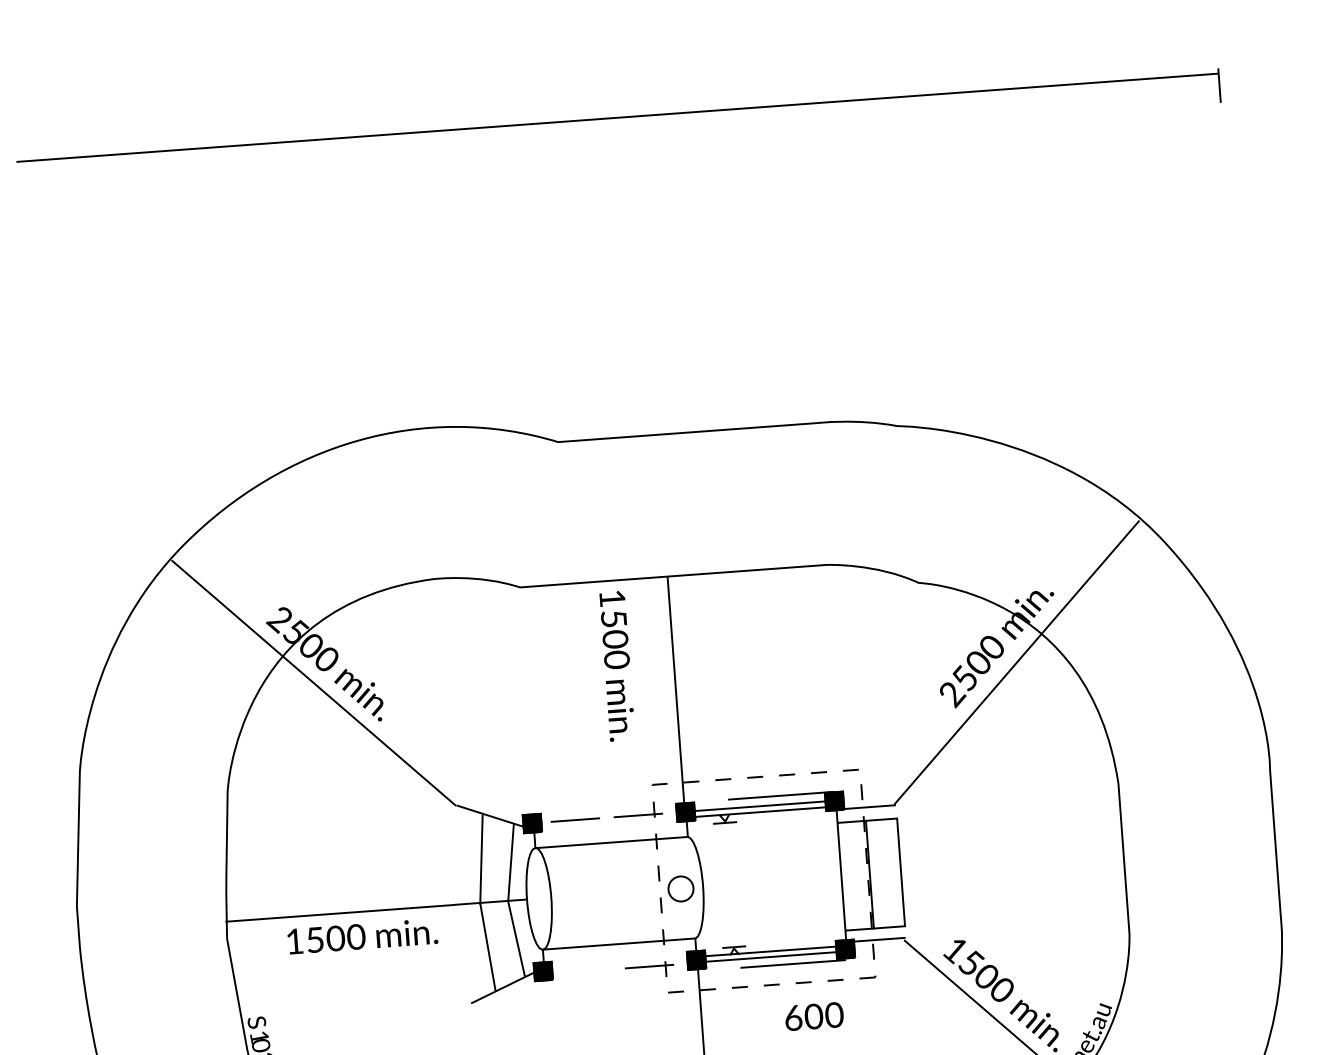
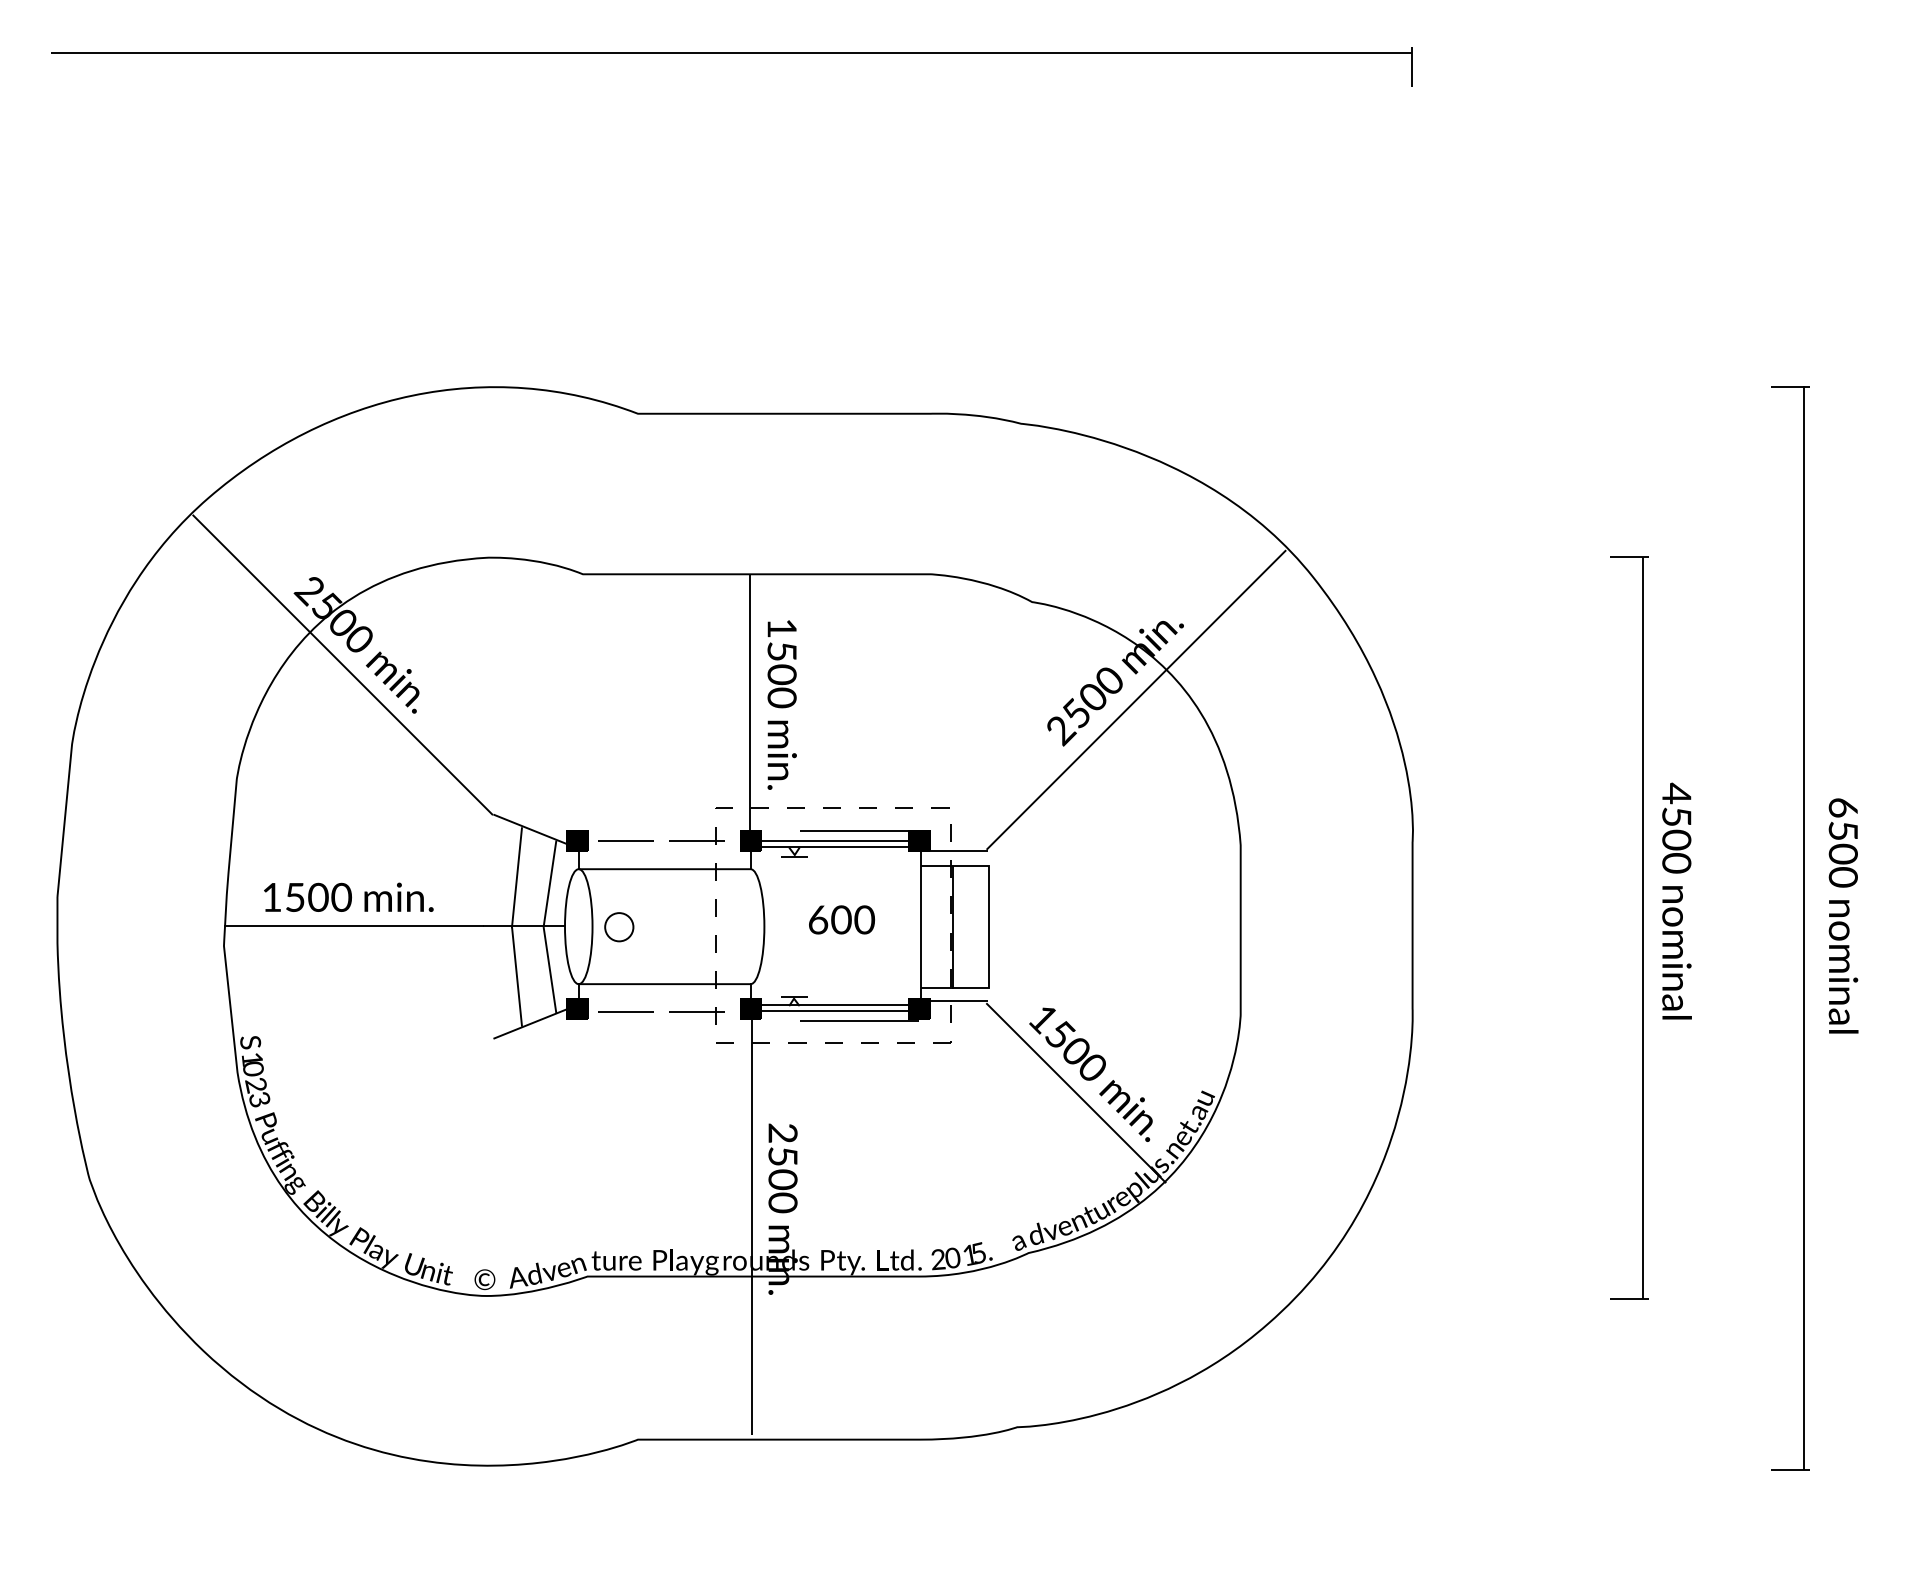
text: (616, 665) -> (781, 704), moved
part: (681, 889) -> (619, 927), moved
text: (362, 935) -> (348, 896), moved
line: (585, 970) -> (625, 1011), added
text: (813, 1016) -> (841, 919), moved

